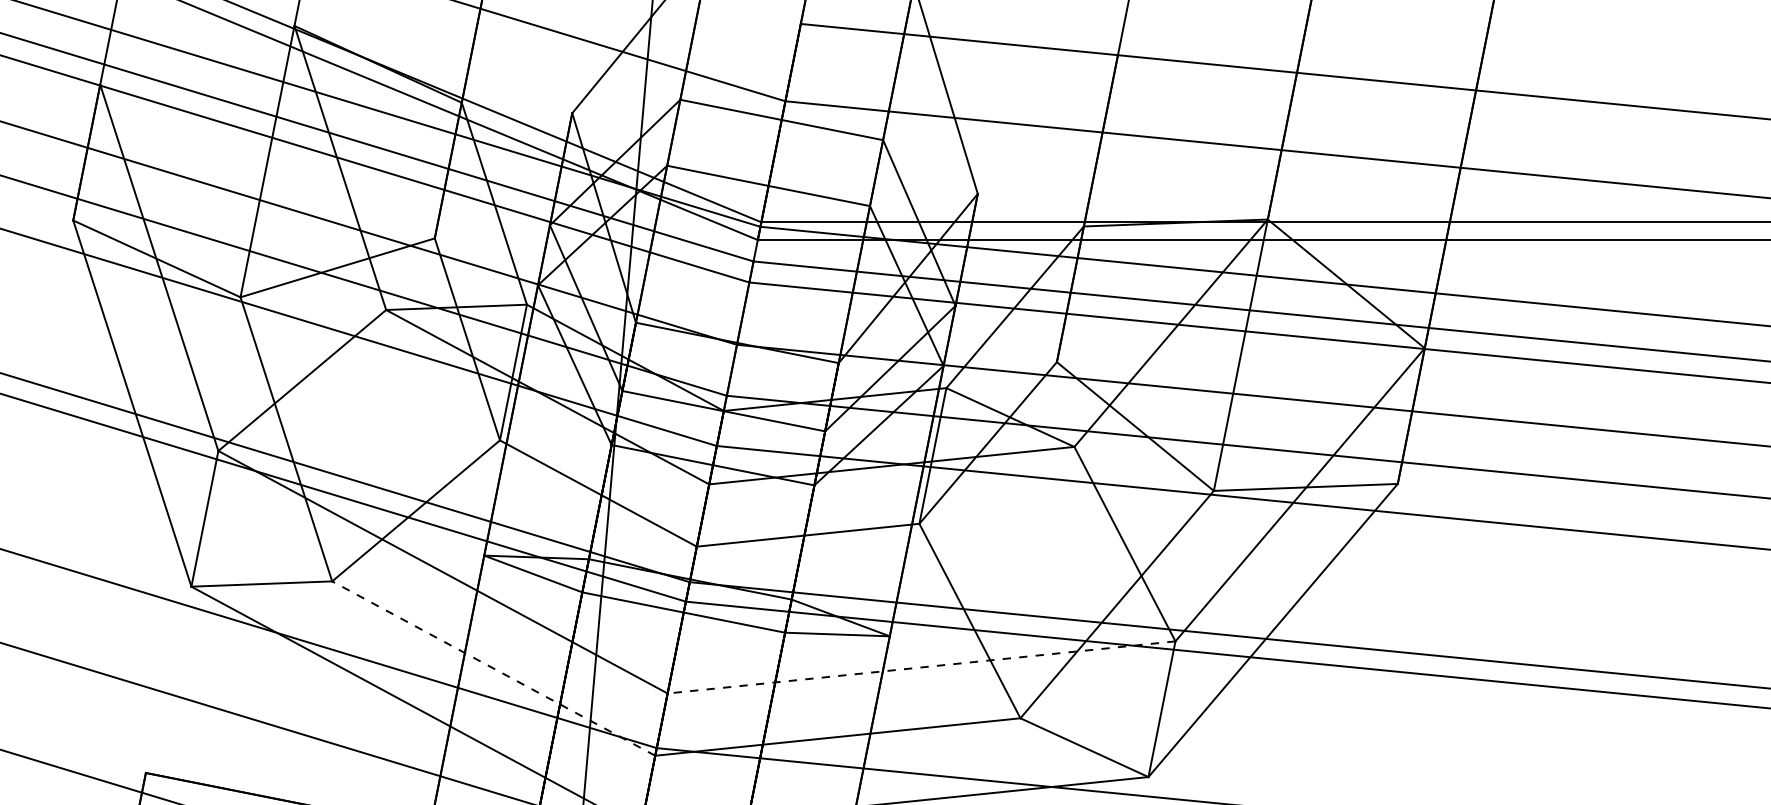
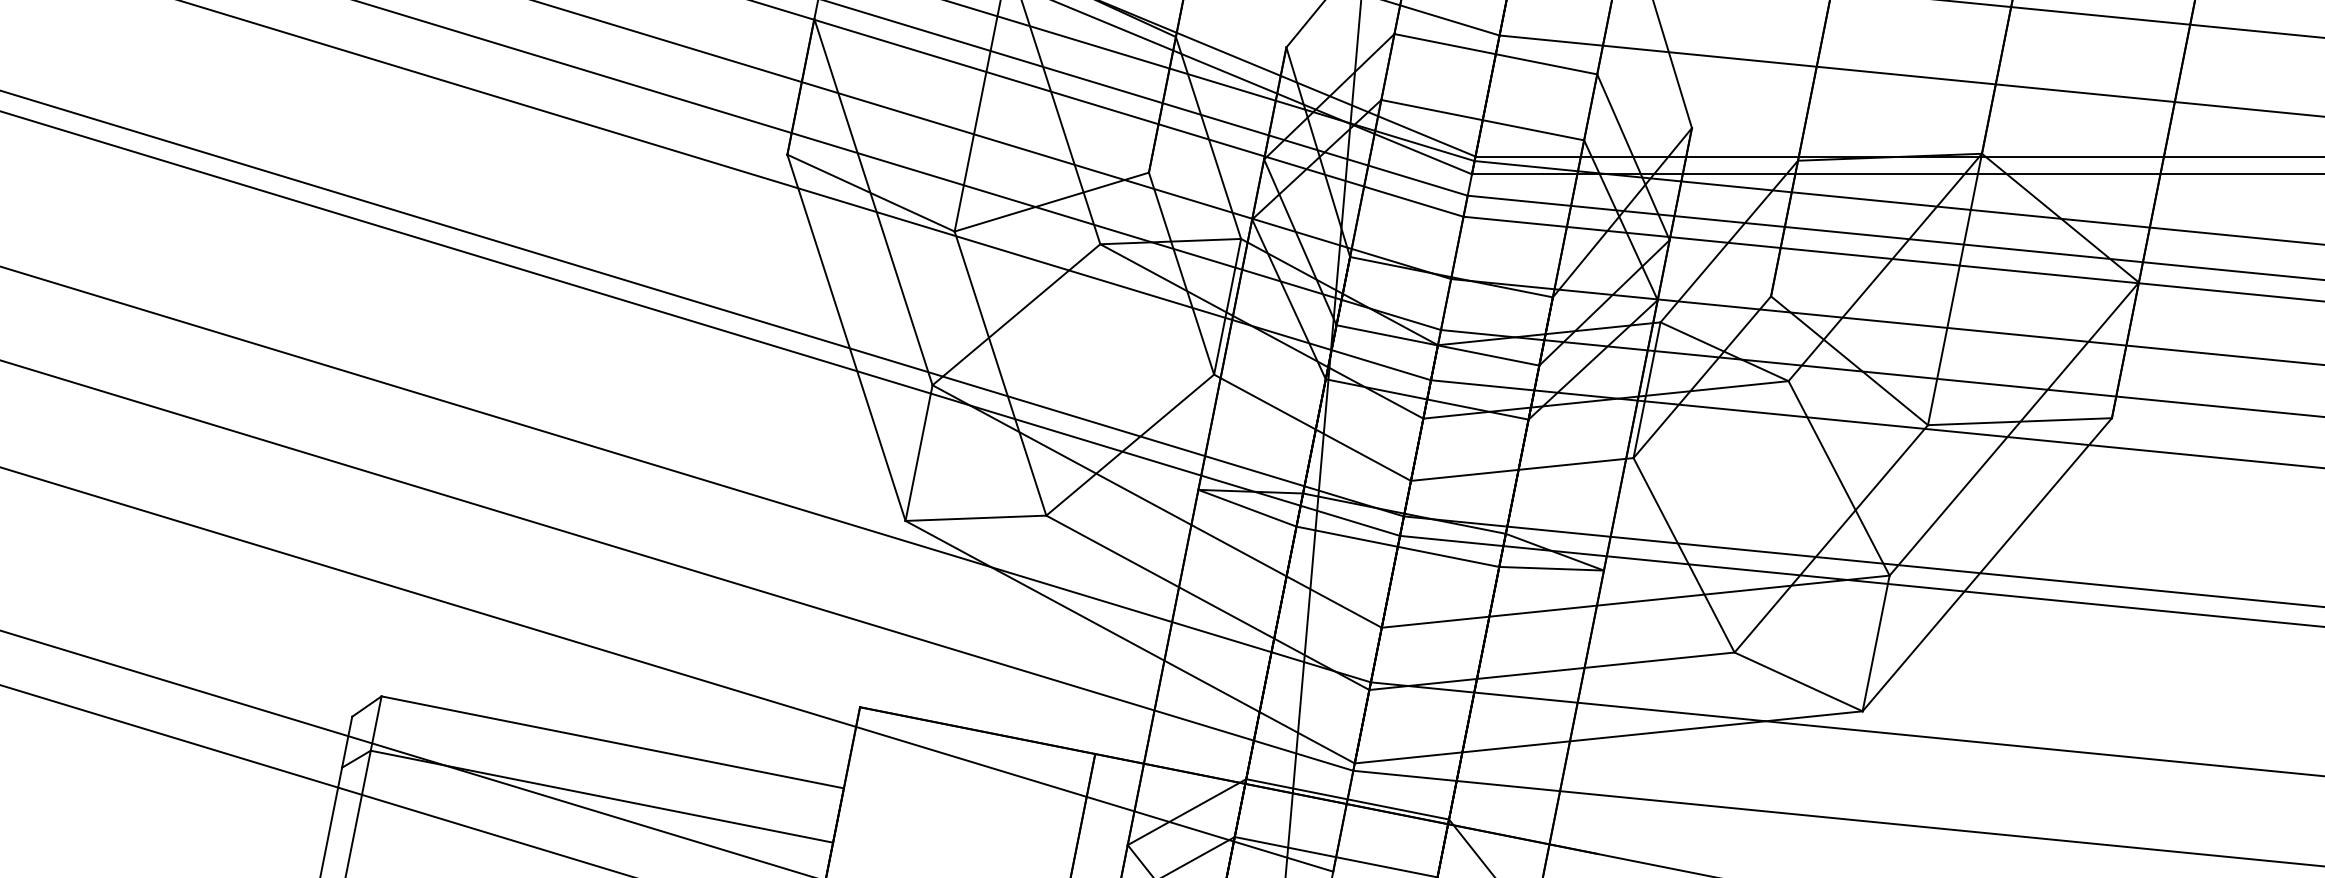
line: (921, 667) -> (1635, 601), dashed -> solid
line: (493, 668) -> (1207, 602), dashed -> solid

